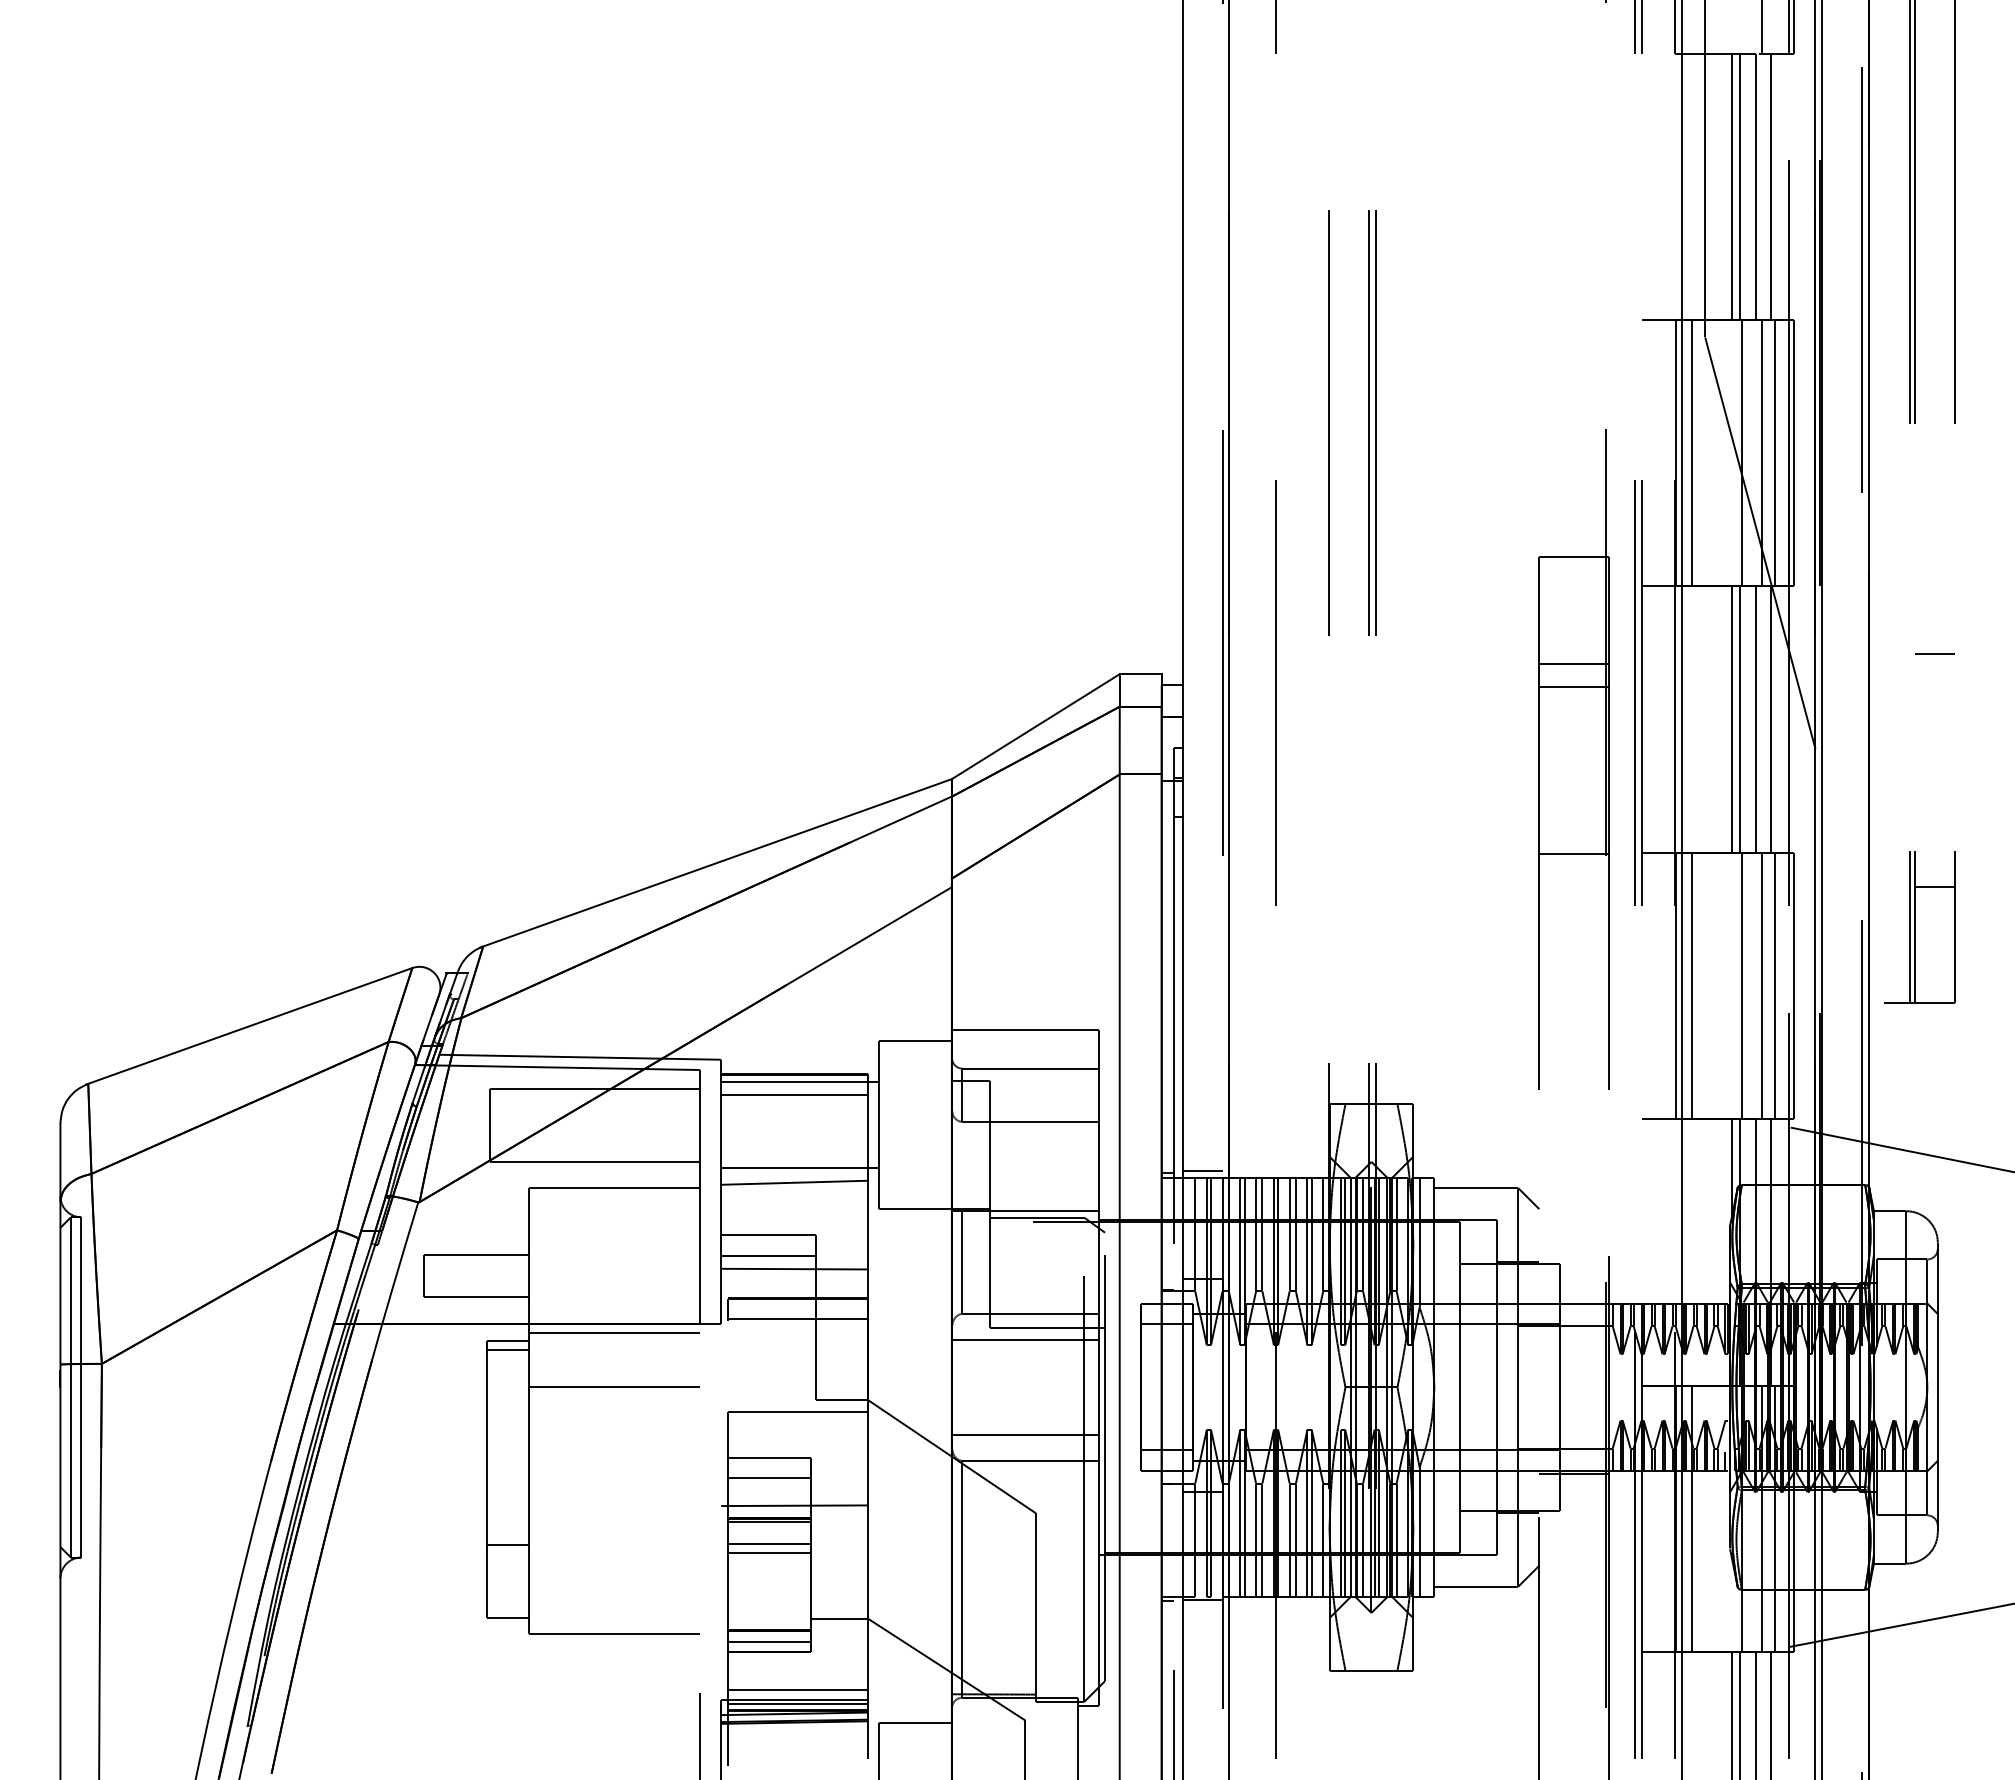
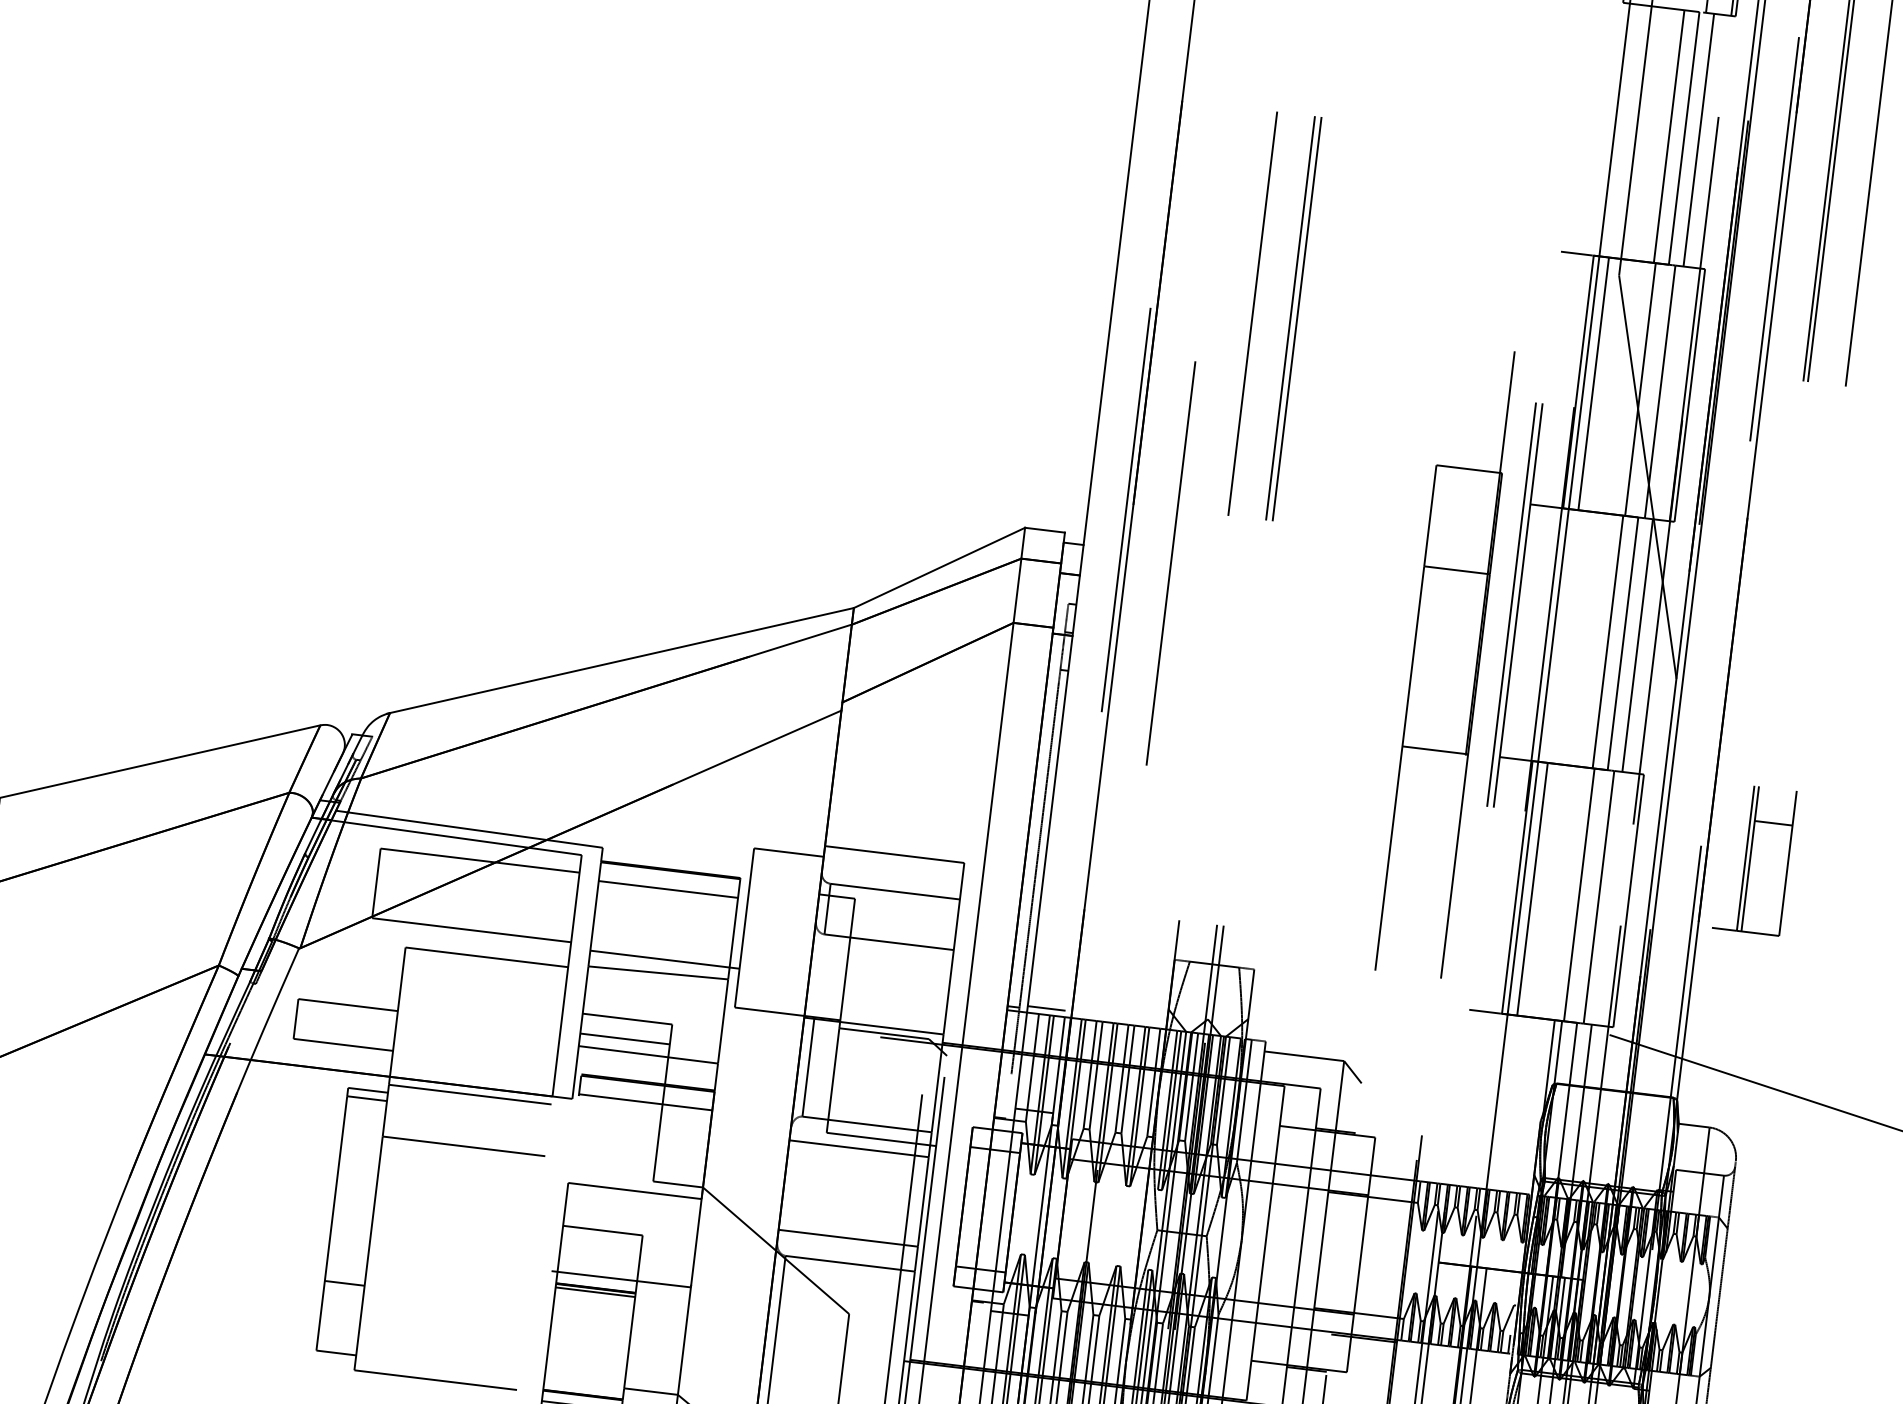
line: (1731, 186) -> (1661, 135), removed
line: (1774, 452) -> (1671, 392), removed
line: (1934, 653) -> (1800, 601), removed
line: (1573, 687) -> (1454, 592), removed
line: (1731, 719) -> (1600, 641), removed
line: (1774, 985) -> (1610, 898), removed
line: (799, 1082) -> (674, 878), removed
line: (769, 1478) -> (600, 1250), removed
line: (769, 1543) -> (593, 1312), removed
line: (769, 1553) -> (591, 1321), removed

